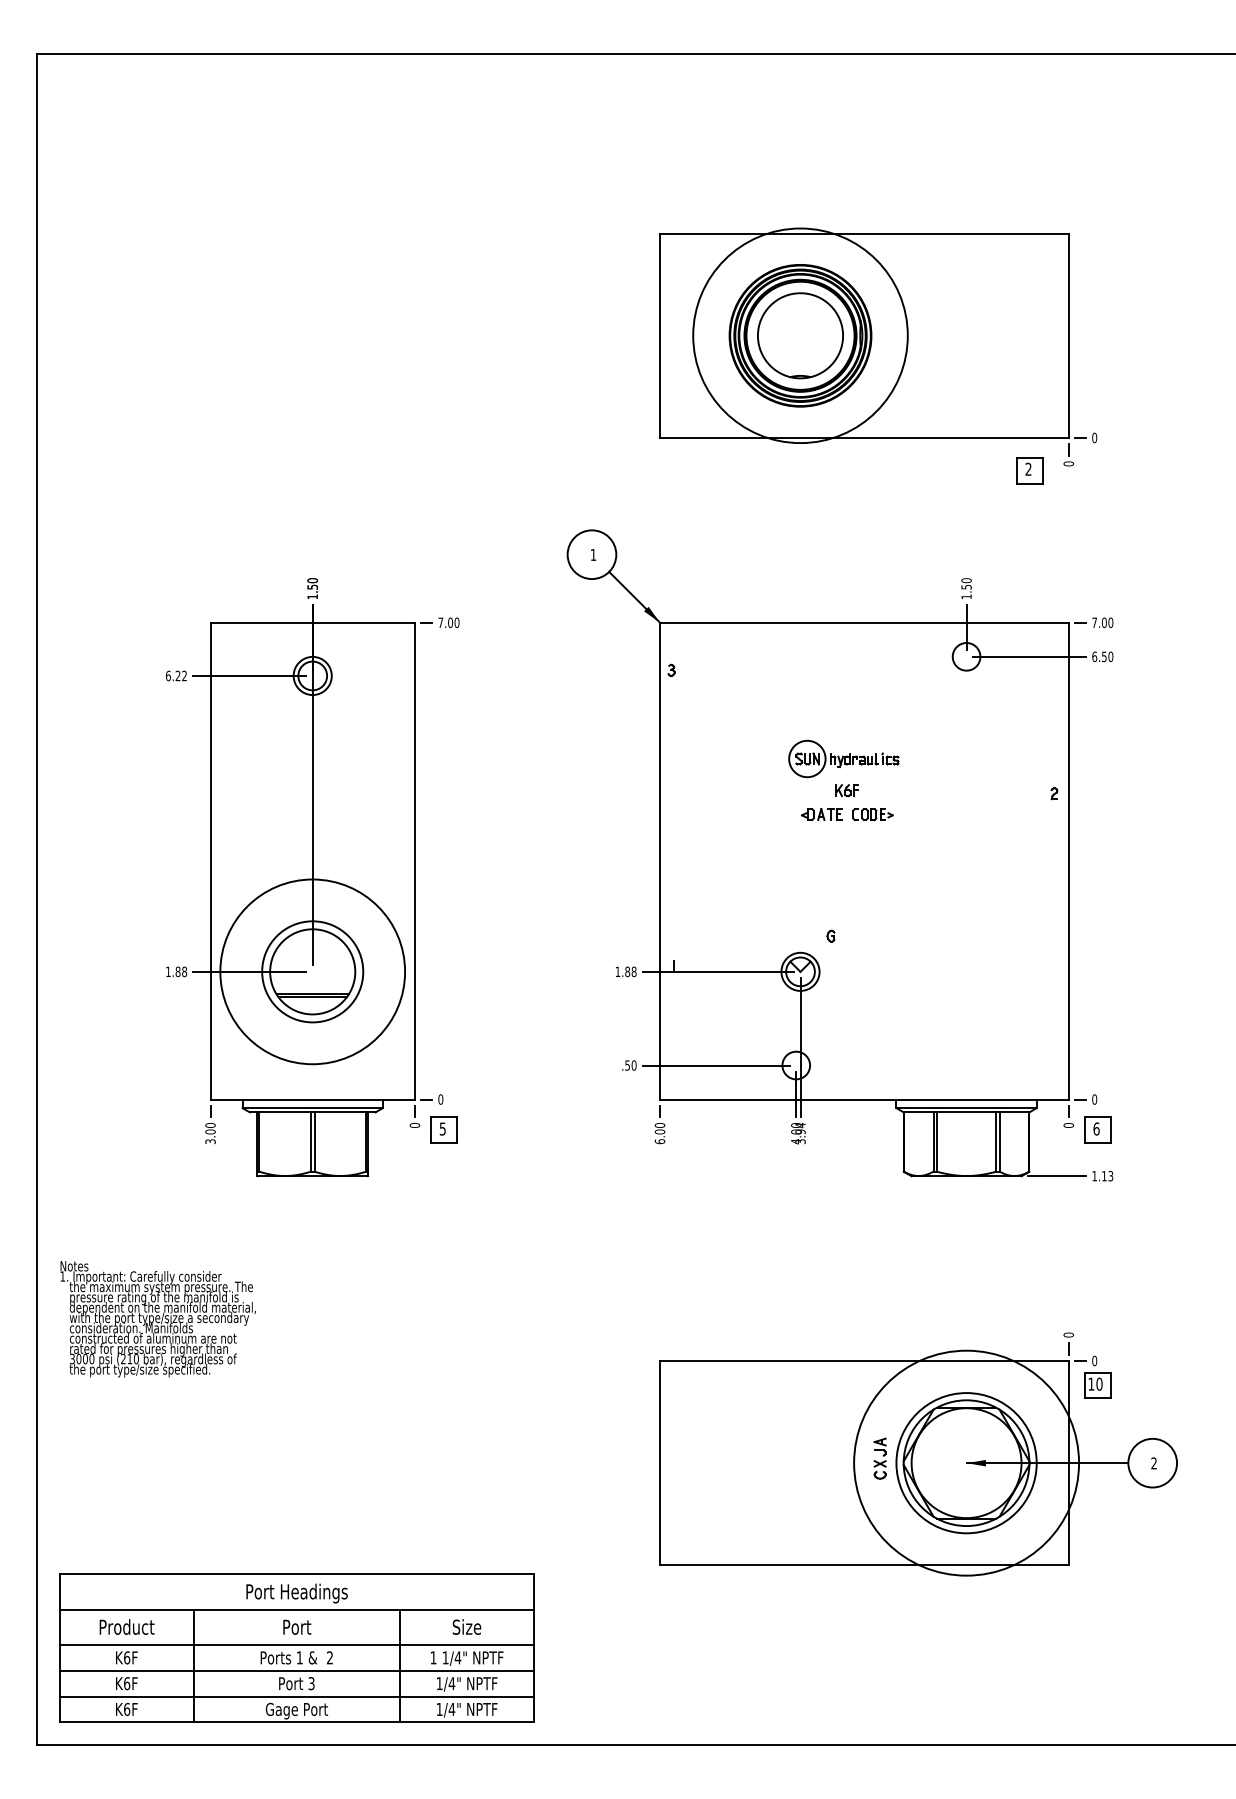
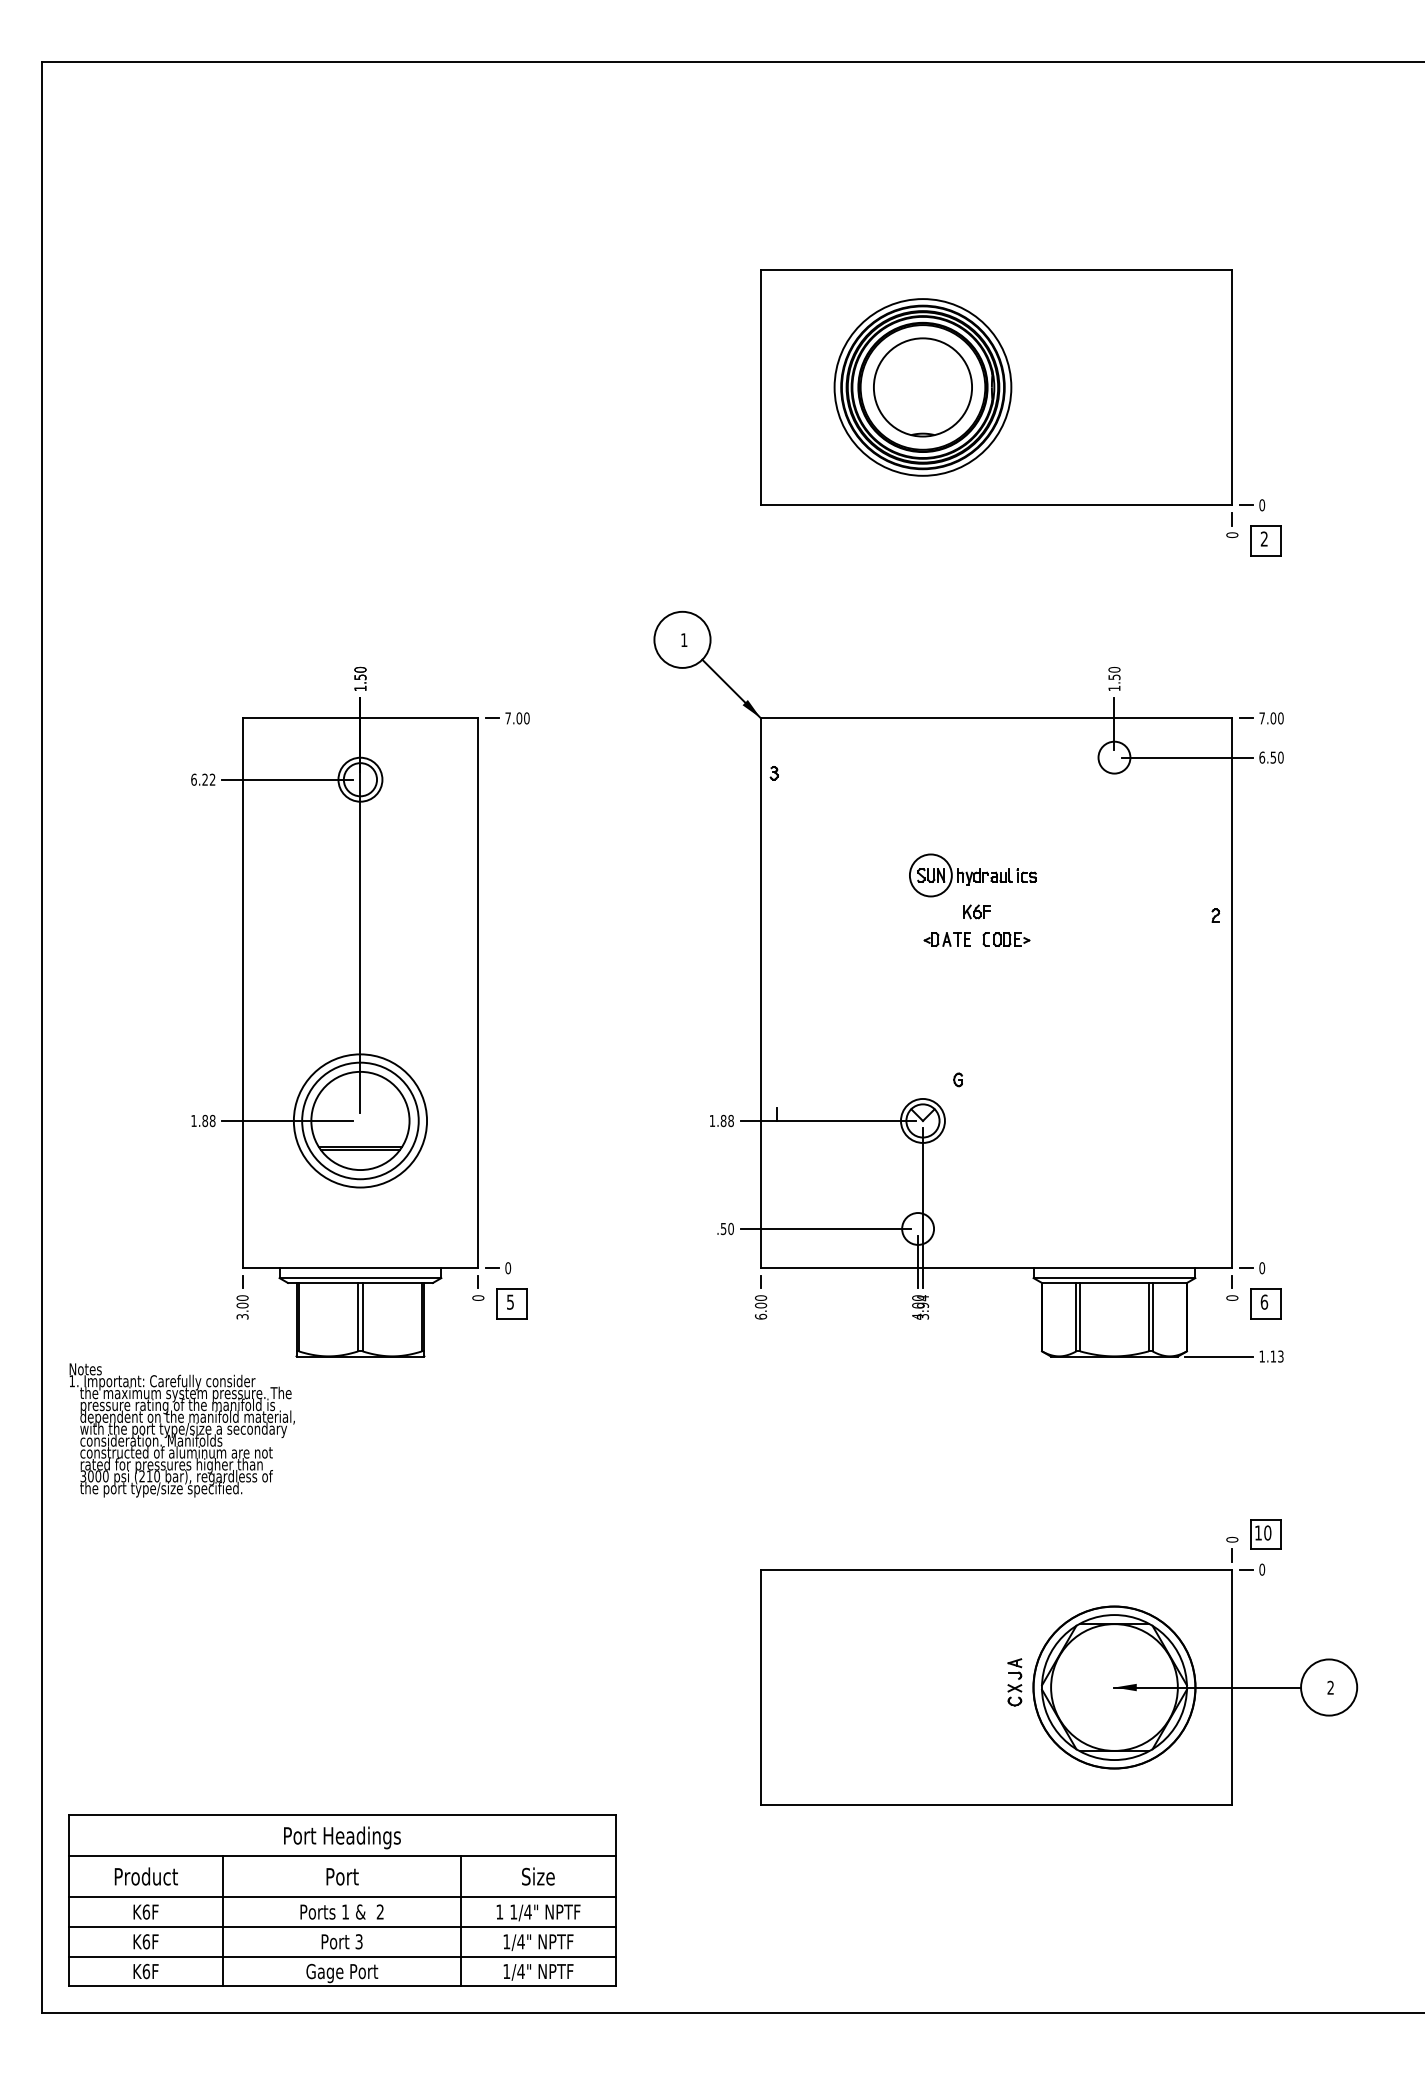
circle: (800, 335) -> (922, 387), size x0.71
part: (1029, 470) -> (1265, 540), moved
circle: (312, 971) -> (360, 1120), size x0.62
text: (157, 1319) -> (181, 1430), moved
part: (1097, 1385) -> (1265, 1534), moved
circle: (966, 1462) -> (1114, 1686), size x0.62

